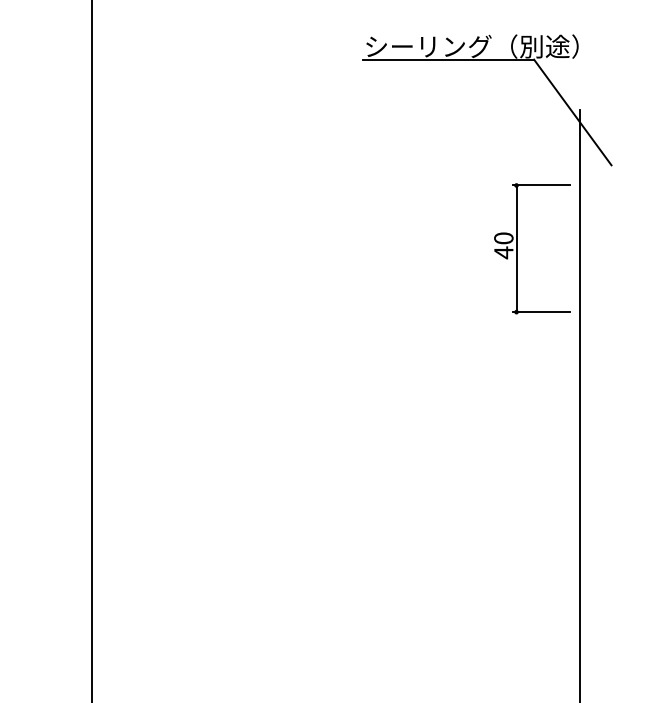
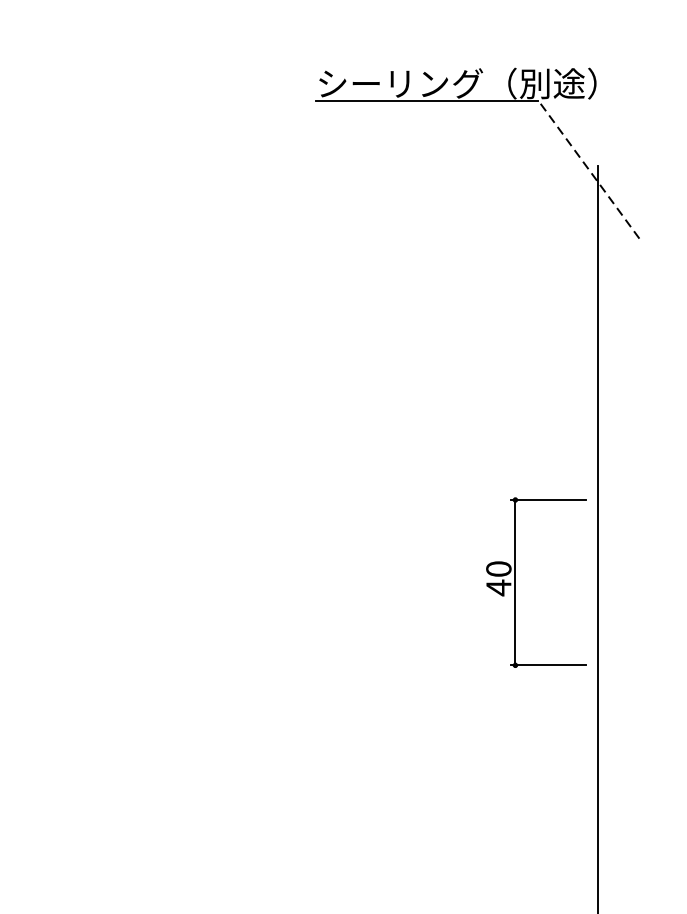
line: (572, 112) -> (588, 169), solid -> dashed
part: (517, 248) -> (516, 582), moved

